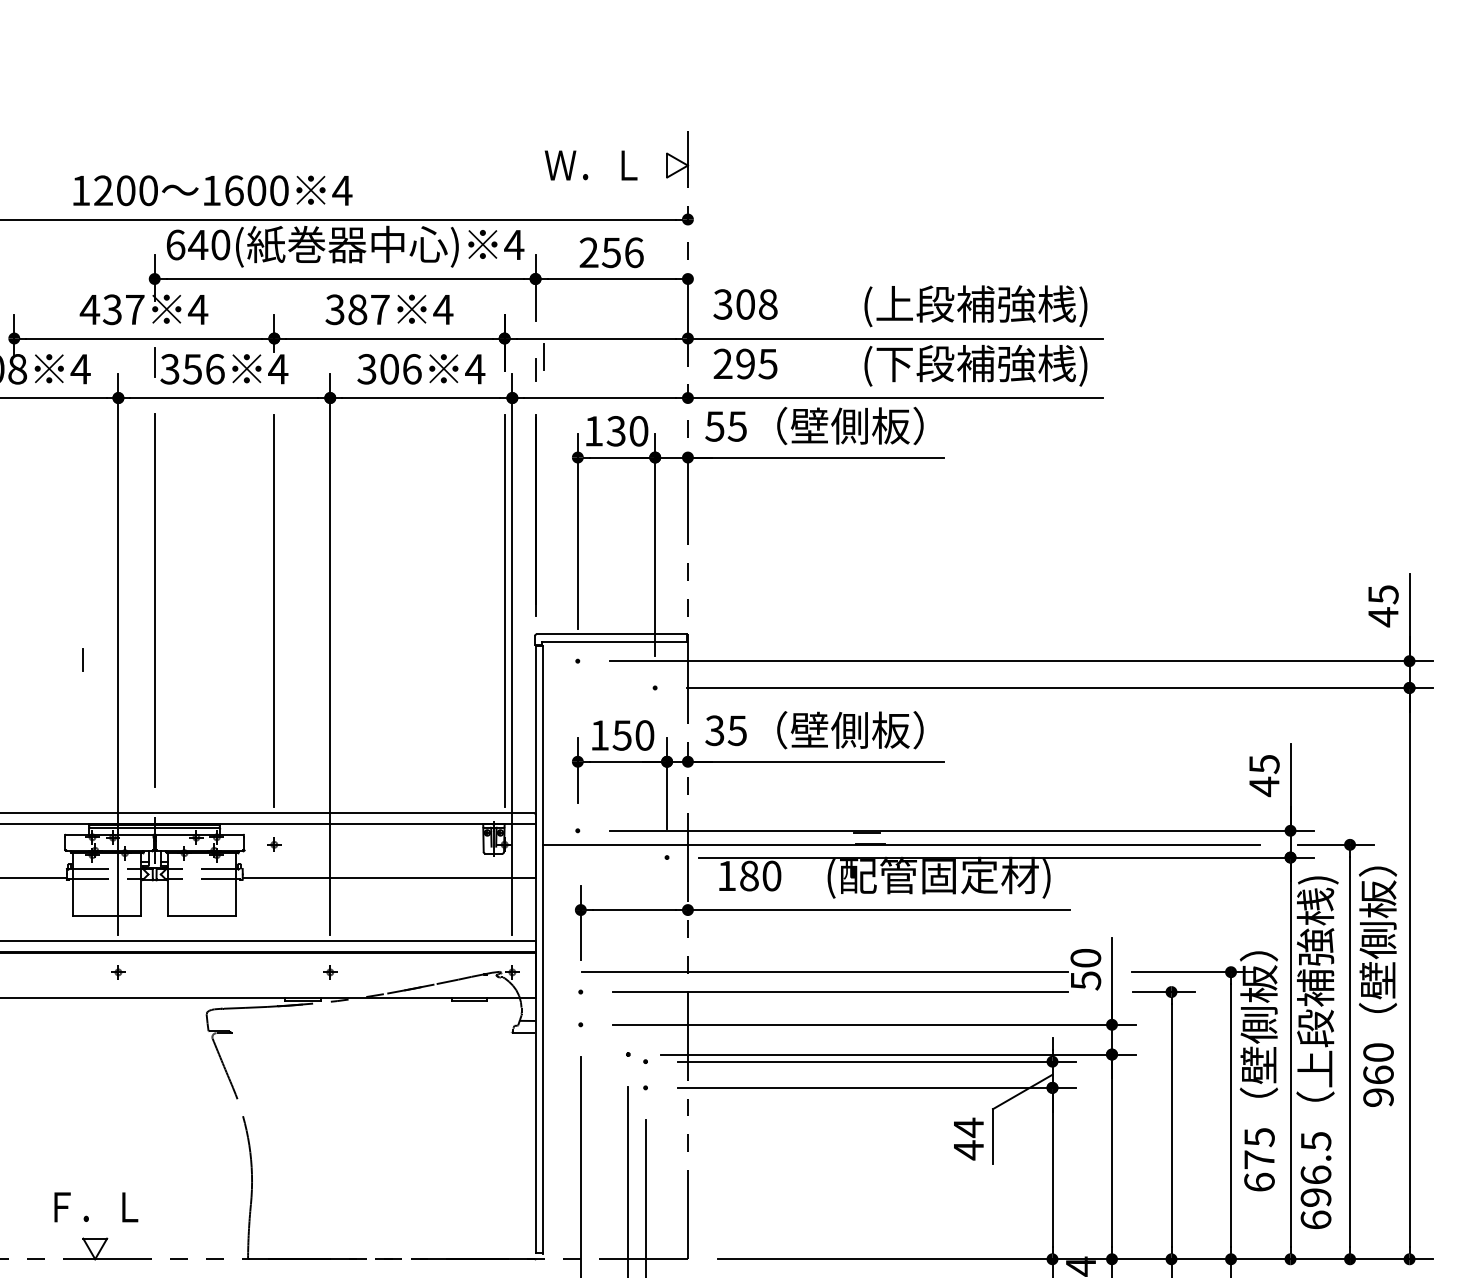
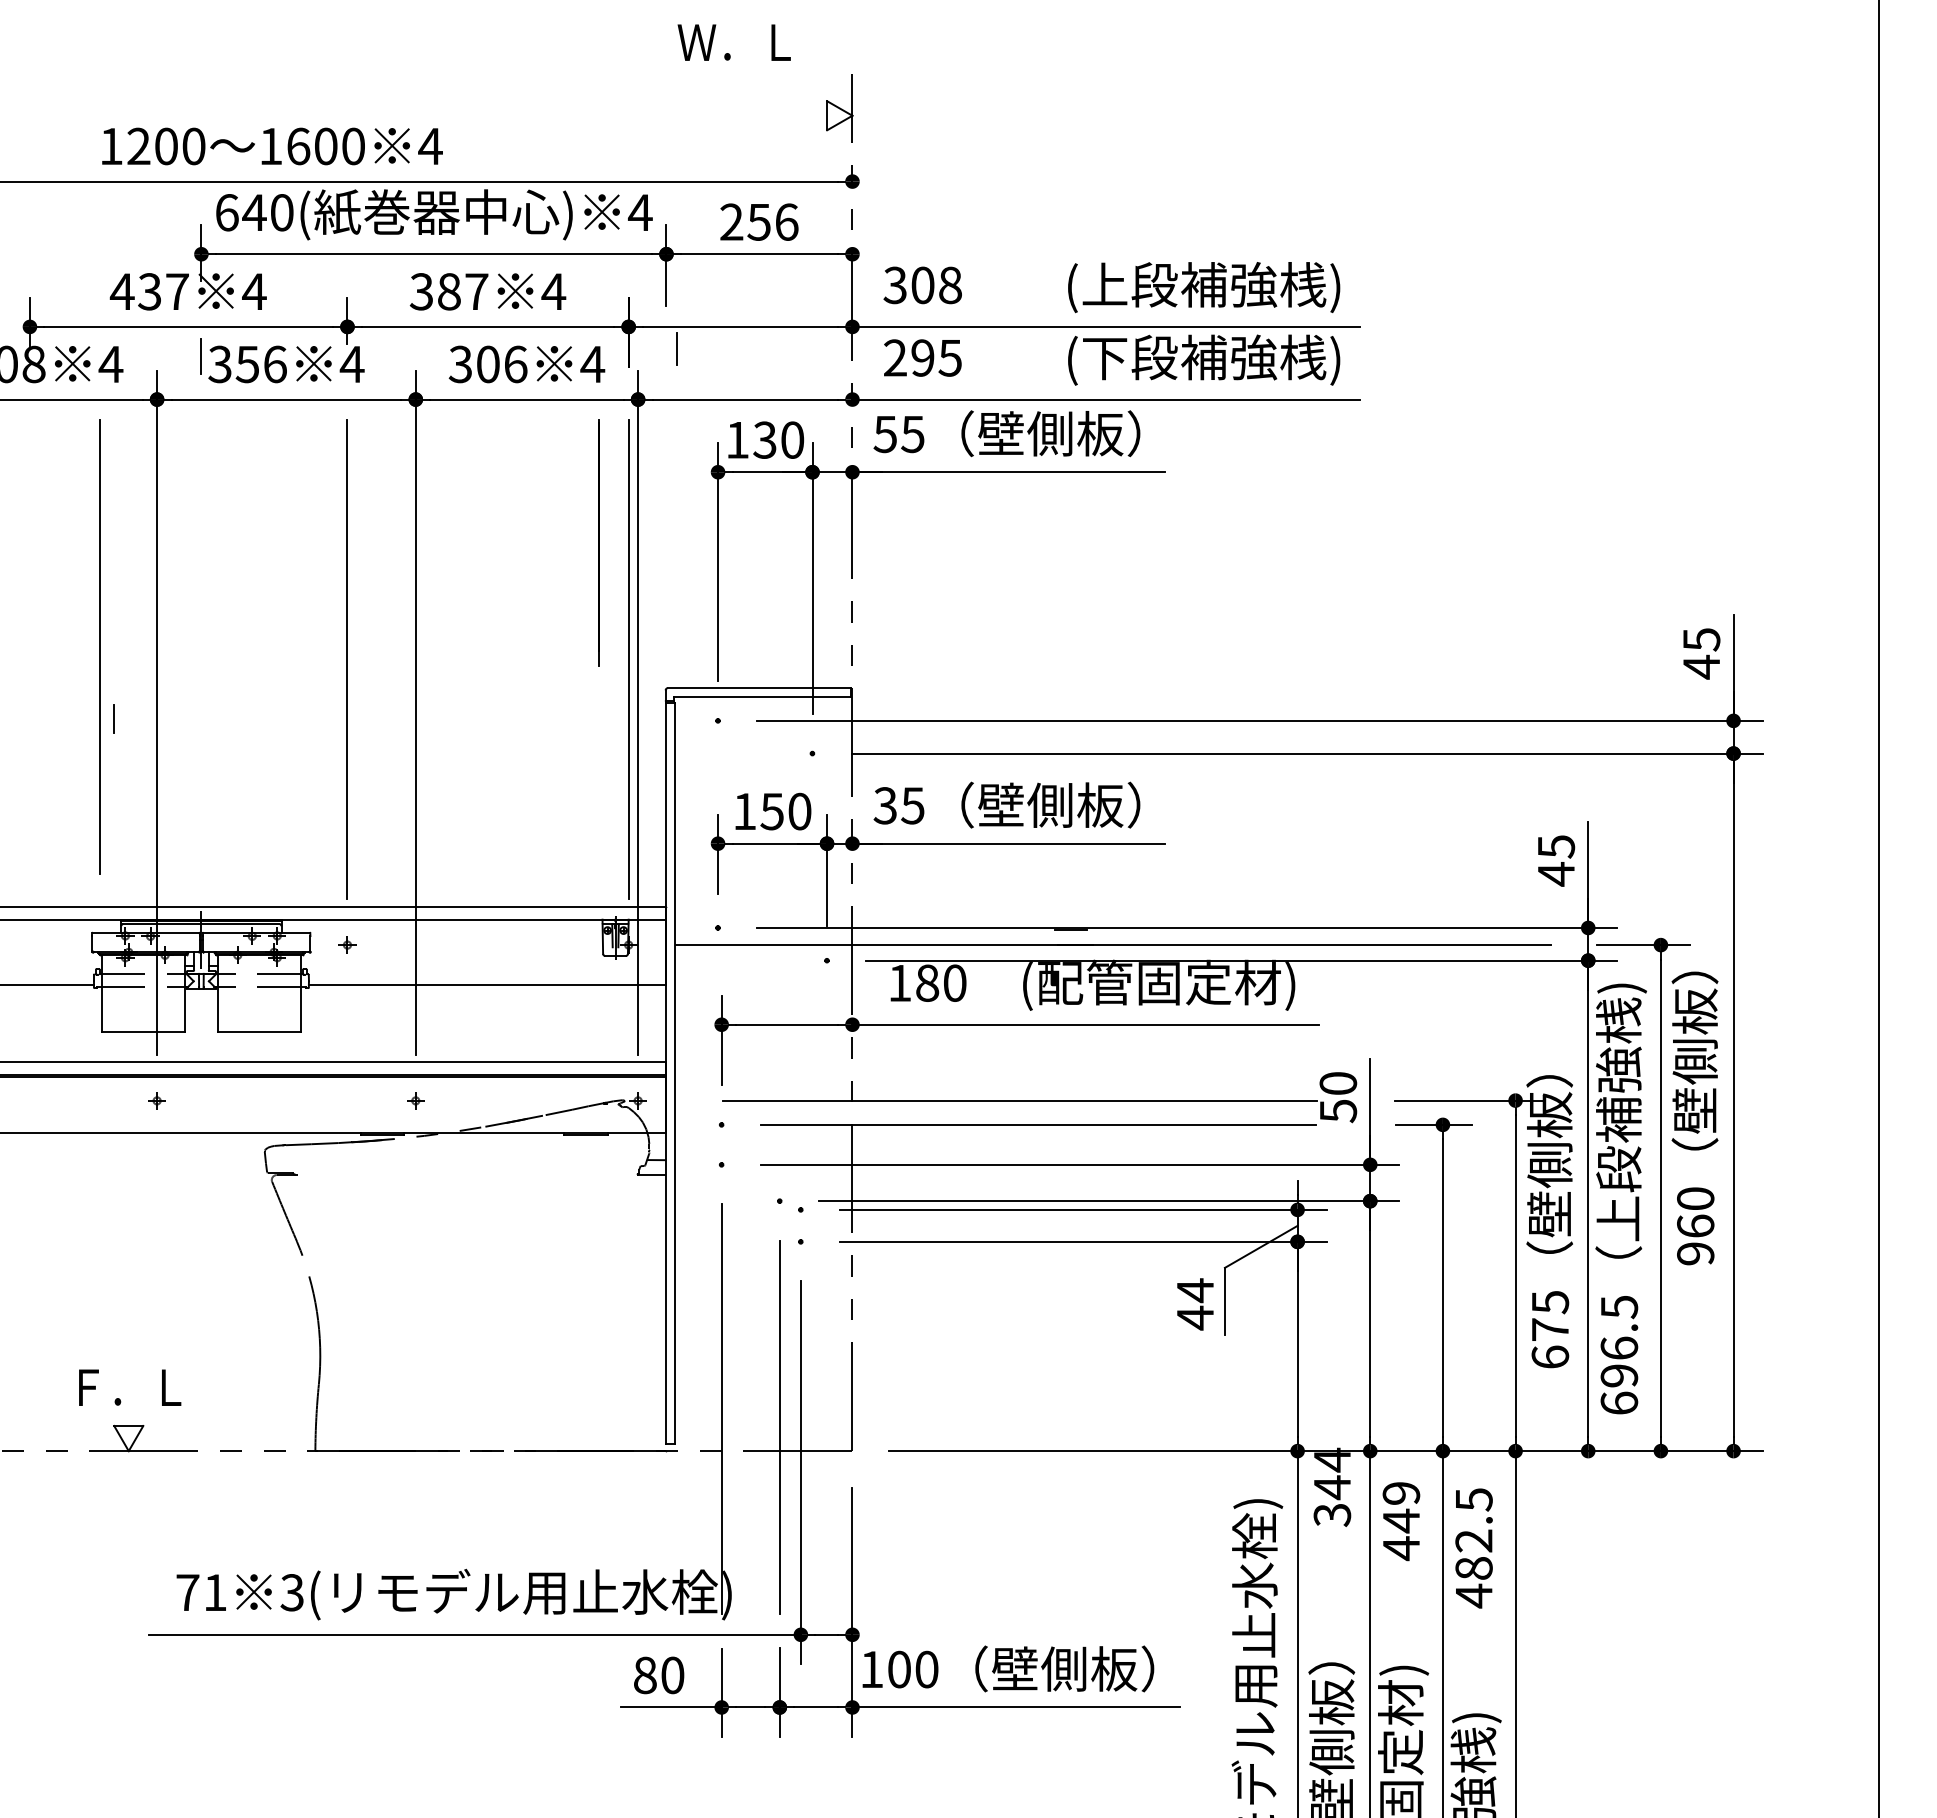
text: (590, 165) -> (733, 42), moved
line: (534, 370) -> (665, 365), removed
line: (534, 515) -> (598, 542), moved
line: (153, 600) -> (99, 646), moved

